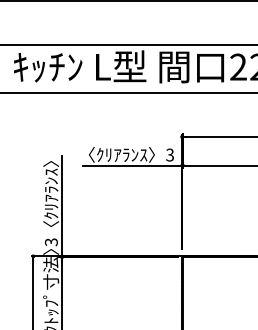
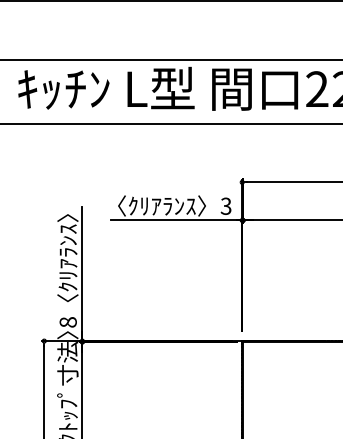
text: (50, 242) -> (67, 322), 3 -> 8

